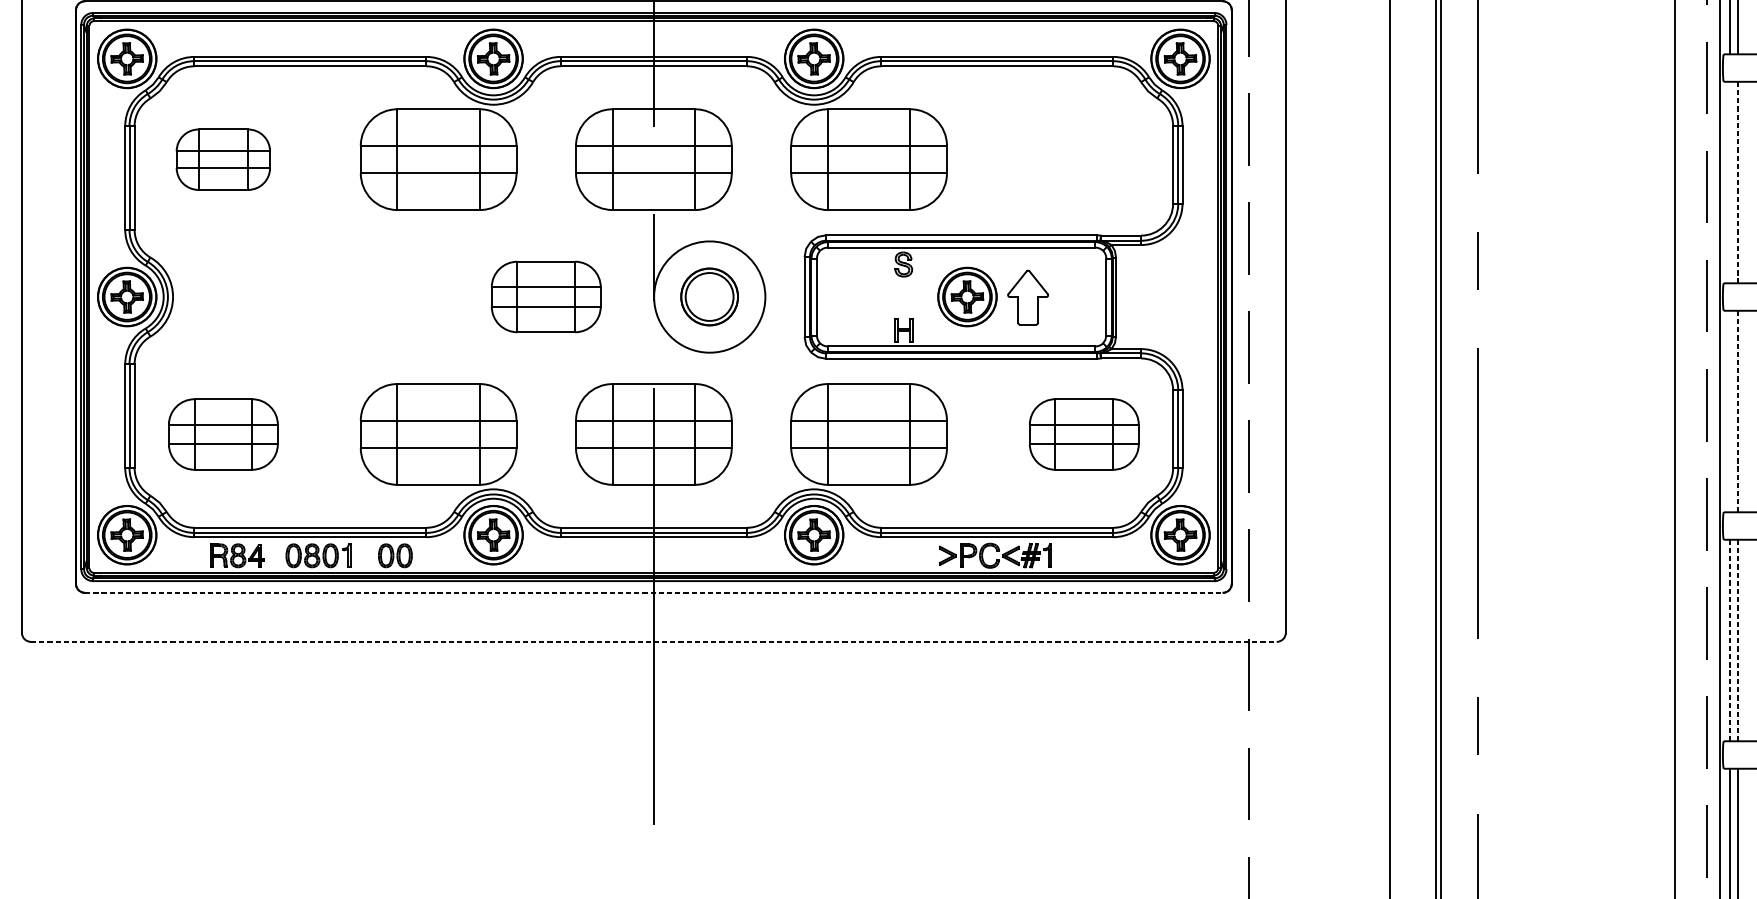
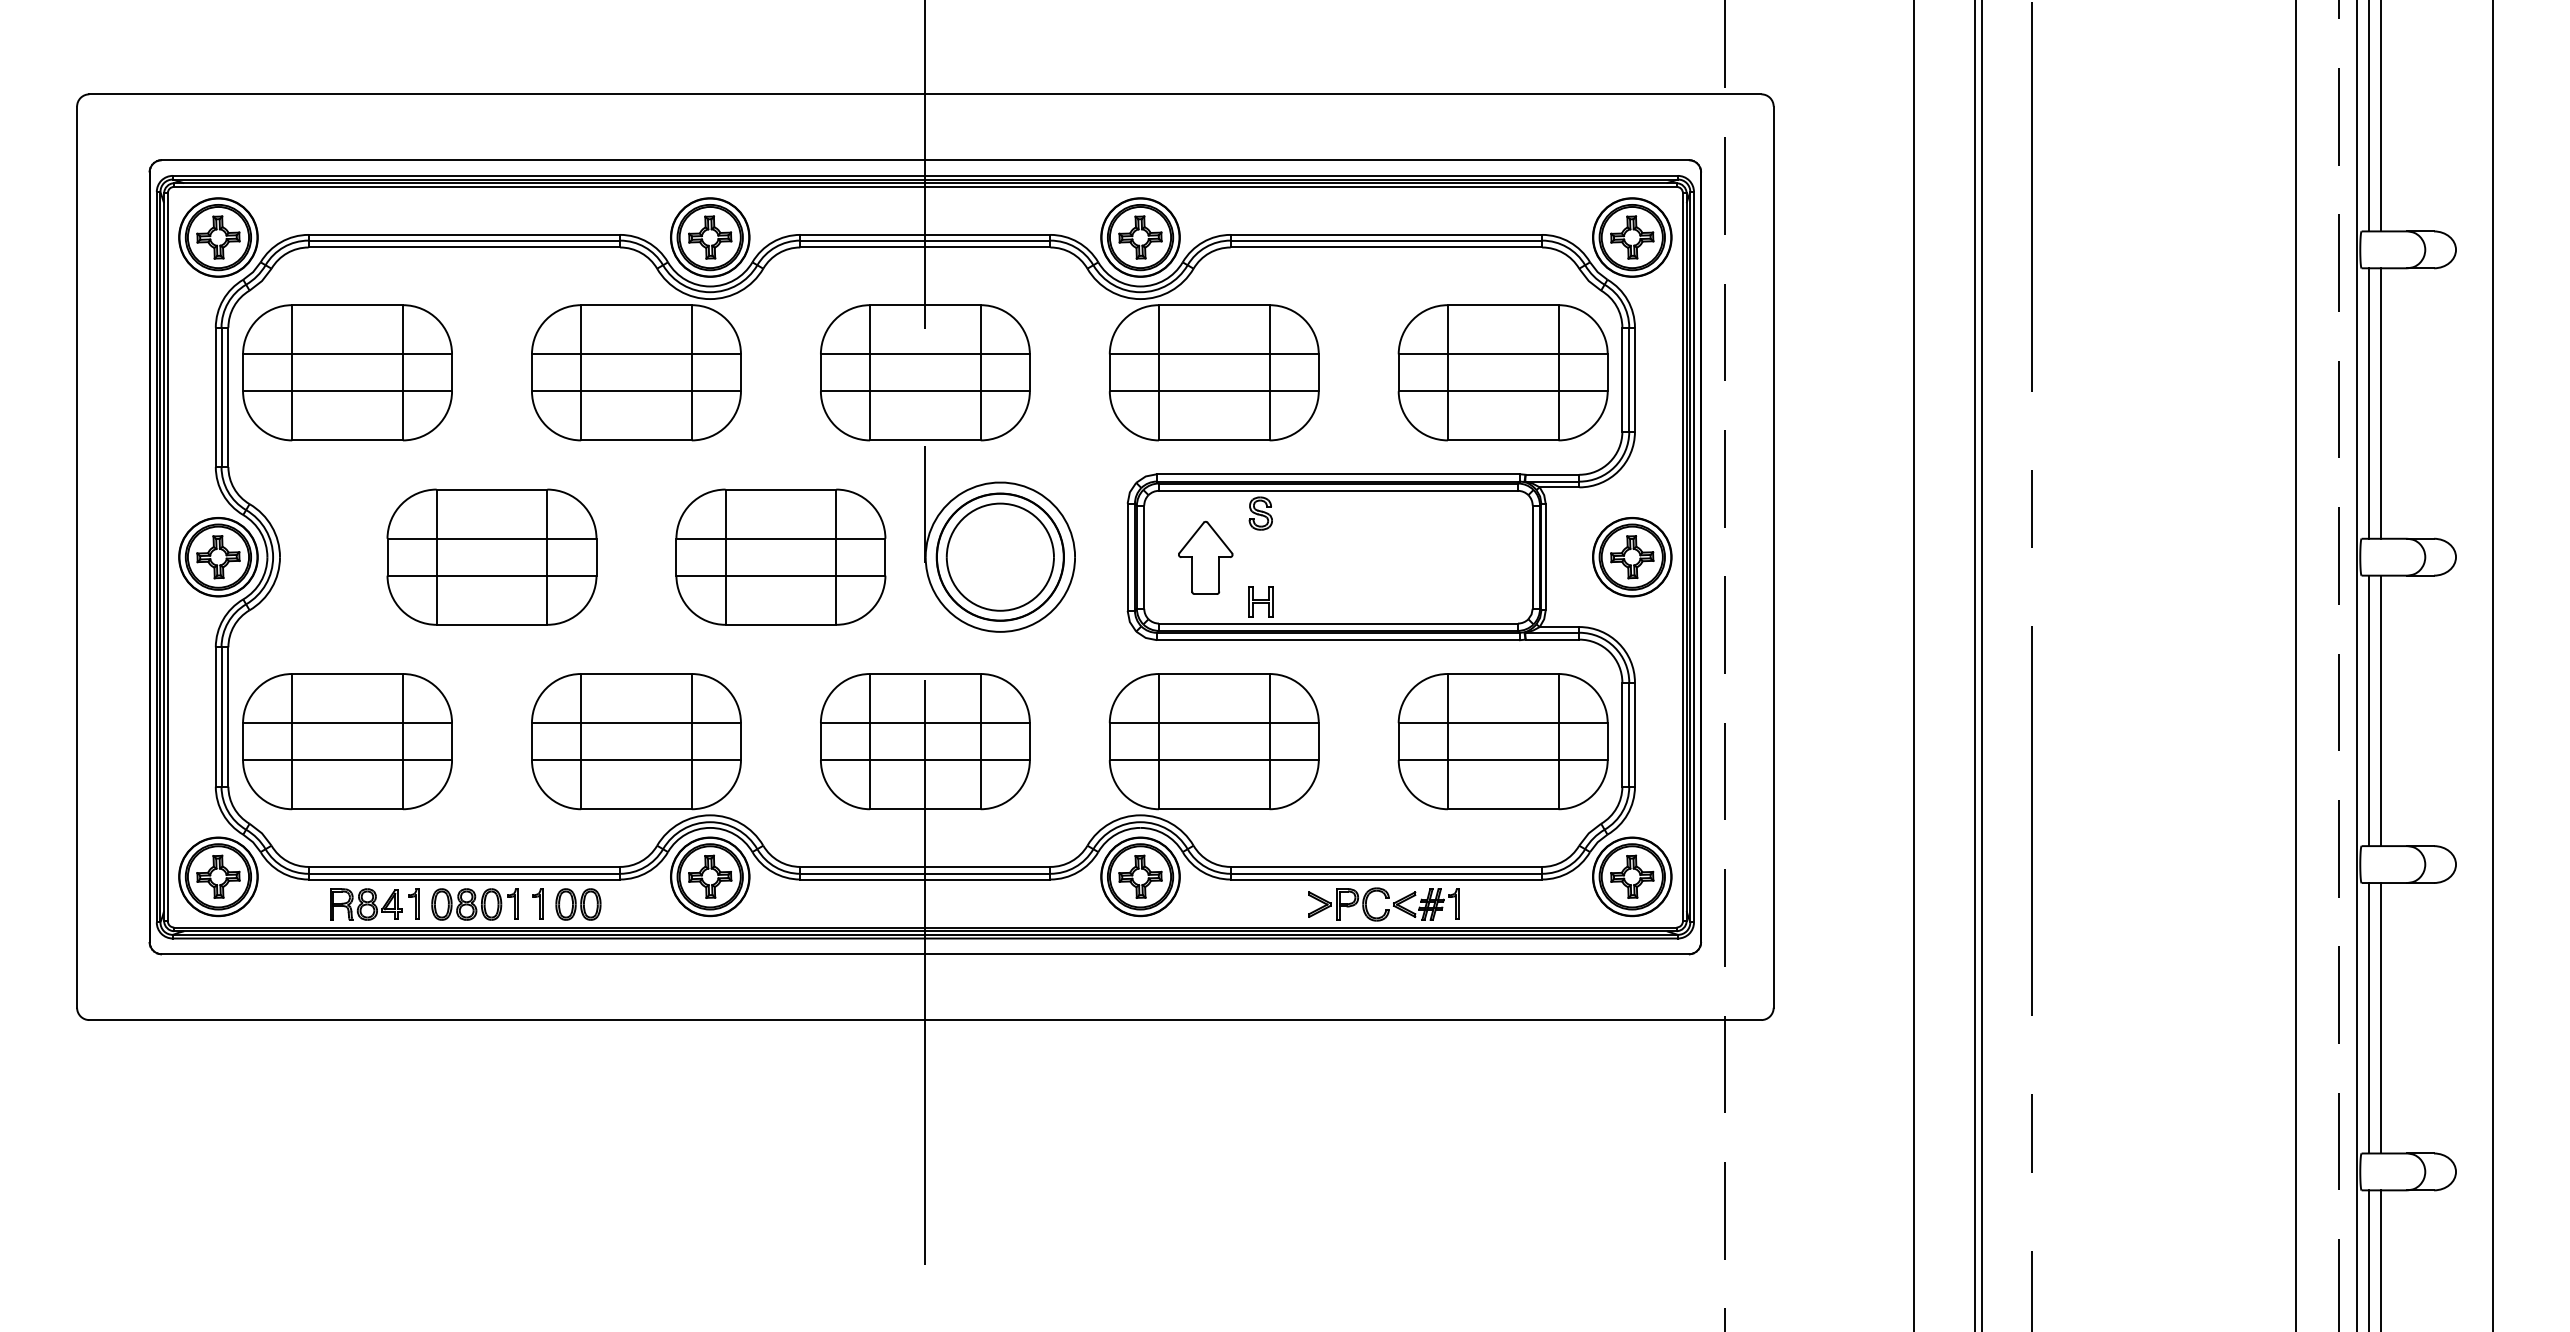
part: (223, 159) -> (347, 372), size x1.67
part: (1083, 159) -> (1502, 372), added
line: (1729, 182) -> (2369, 403), added
line: (1738, 183) -> (2381, 404), dashed -> solid
part: (330, 296) -> (491, 556), added
part: (545, 296) -> (780, 556), size x1.43
part: (709, 296) -> (999, 556), size x1.67
part: (967, 297) -> (1632, 557), moved
part: (1027, 297) -> (1205, 557), moved
line: (1729, 411) -> (2369, 710), added
line: (1738, 411) -> (2381, 711), dashed -> solid
part: (223, 434) -> (347, 741), size x1.43
part: (1083, 434) -> (1502, 741), size x1.43
part: (272, 555) -> (413, 903), added
part: (364, 555) -> (537, 903), added
line: (653, 593) -> (925, 954), dashed -> solid
line: (1729, 639) -> (2369, 1017), dashed -> solid
line: (1738, 640) -> (2381, 1018), dashed -> solid
line: (653, 642) -> (925, 1020), dashed -> solid

